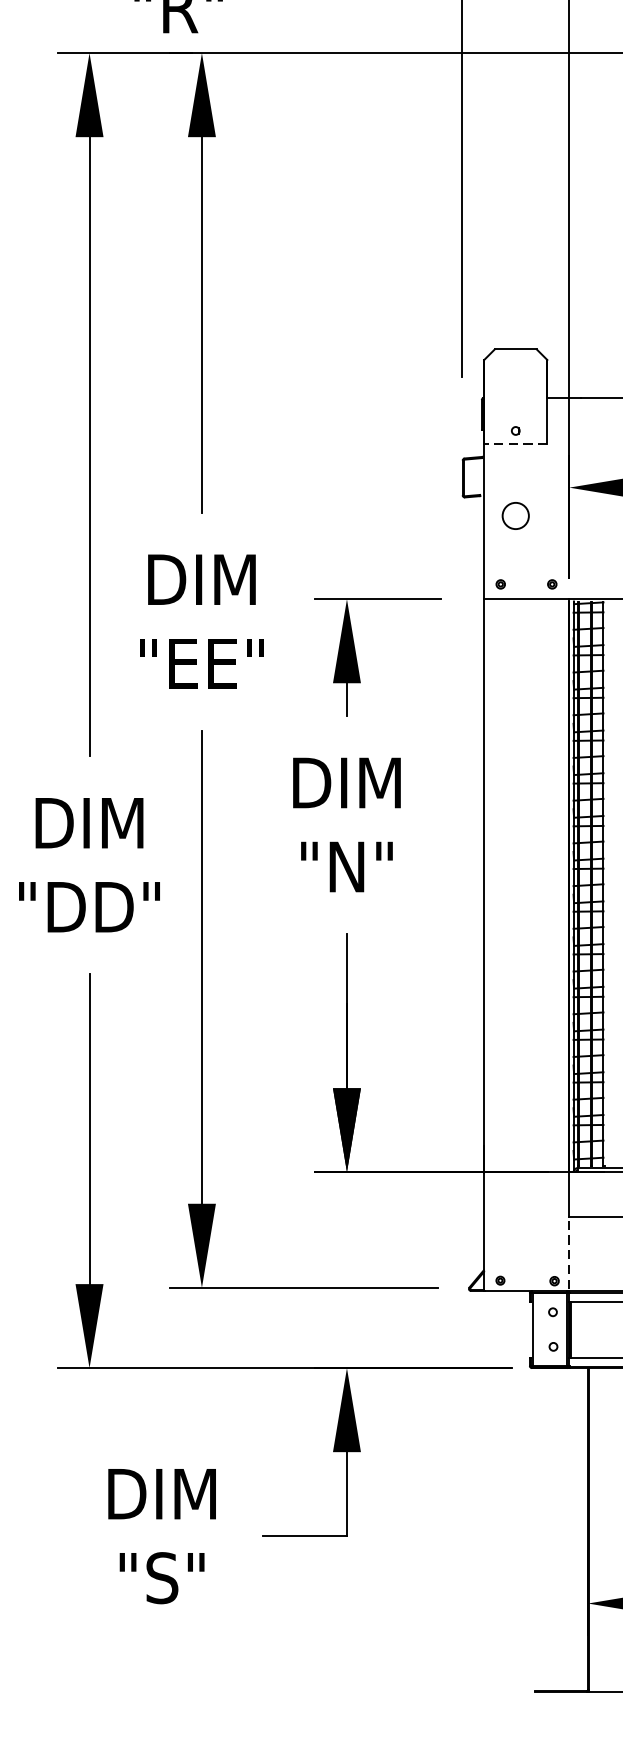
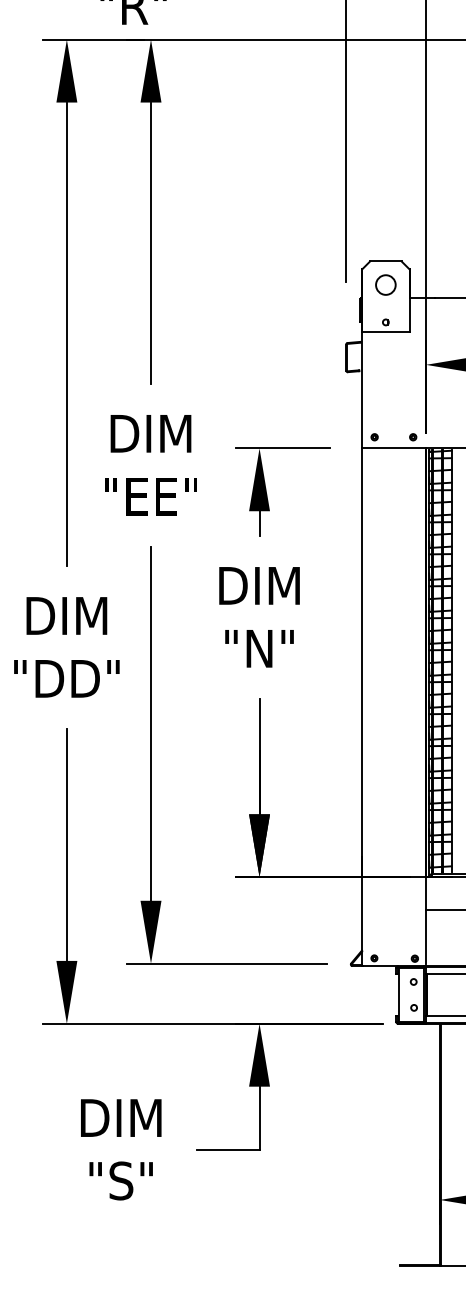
line: (515, 444) -> (385, 332), dashed -> solid
circle: (515, 515) -> (385, 284), moved
line: (568, 1251) -> (425, 936), dashed -> solid

